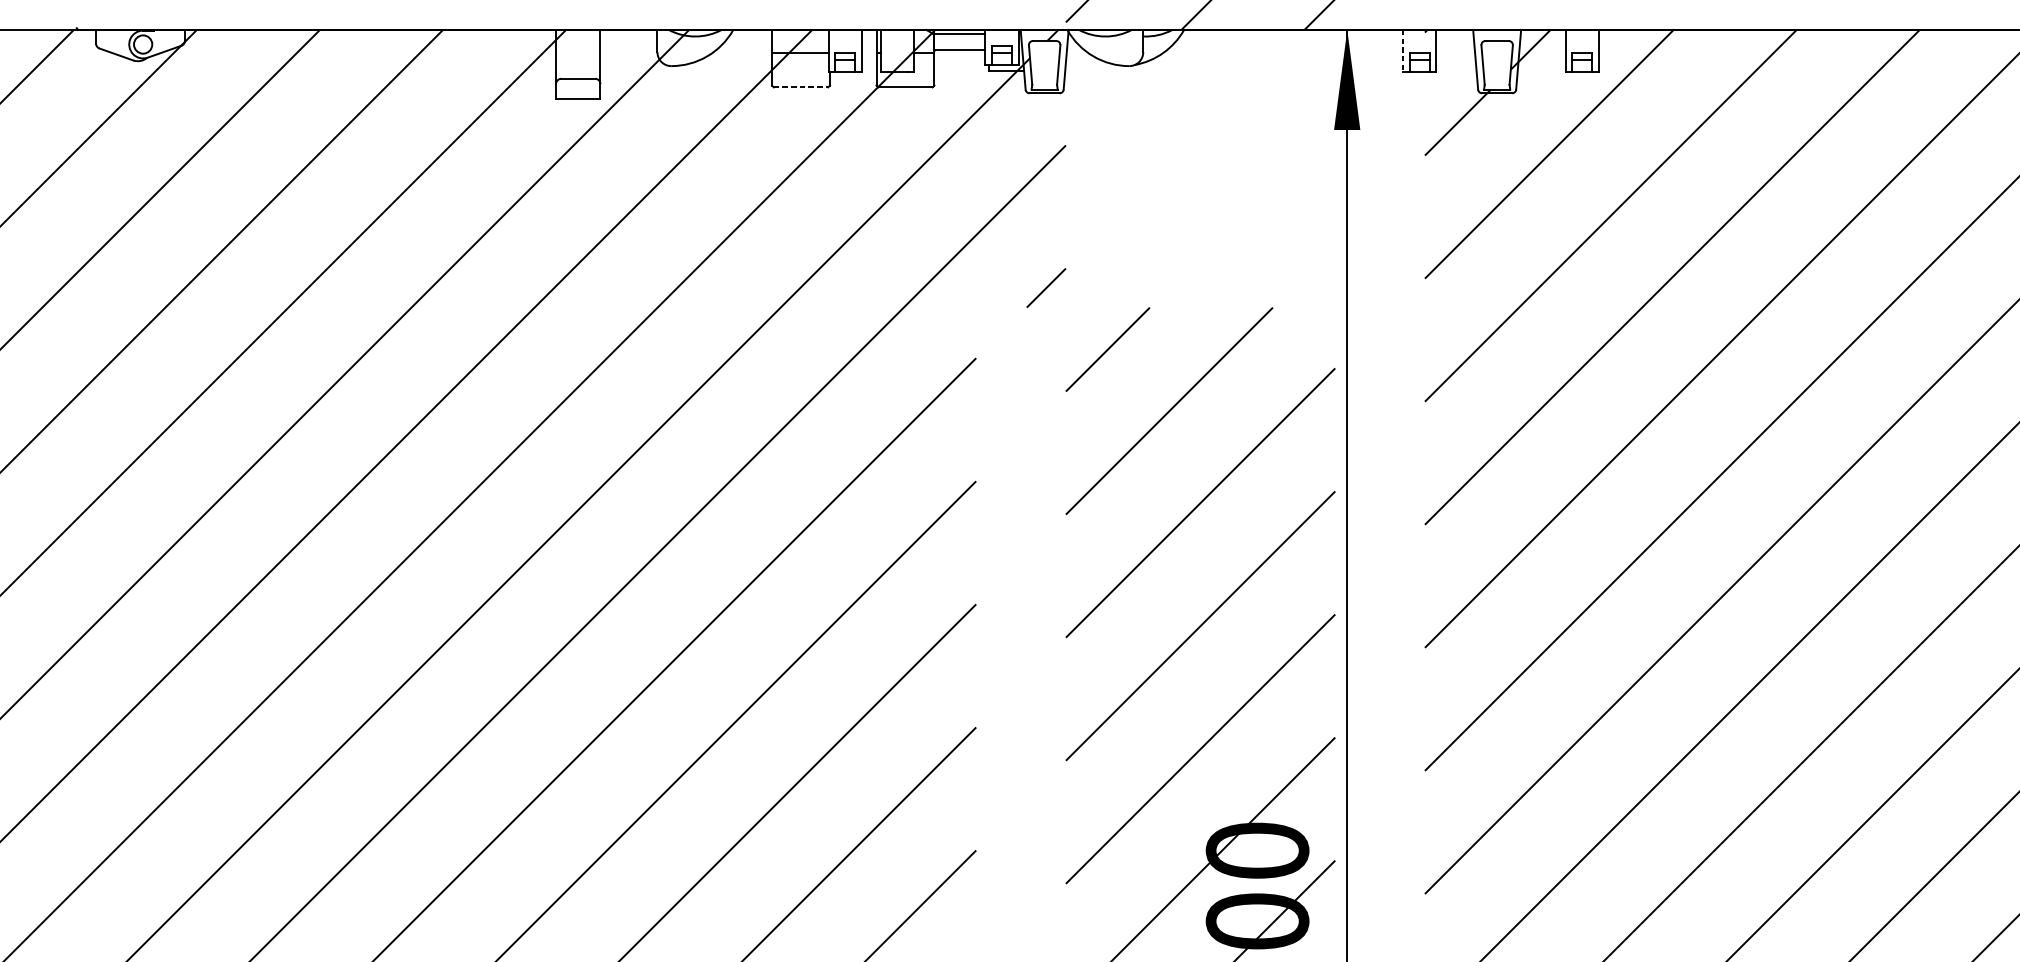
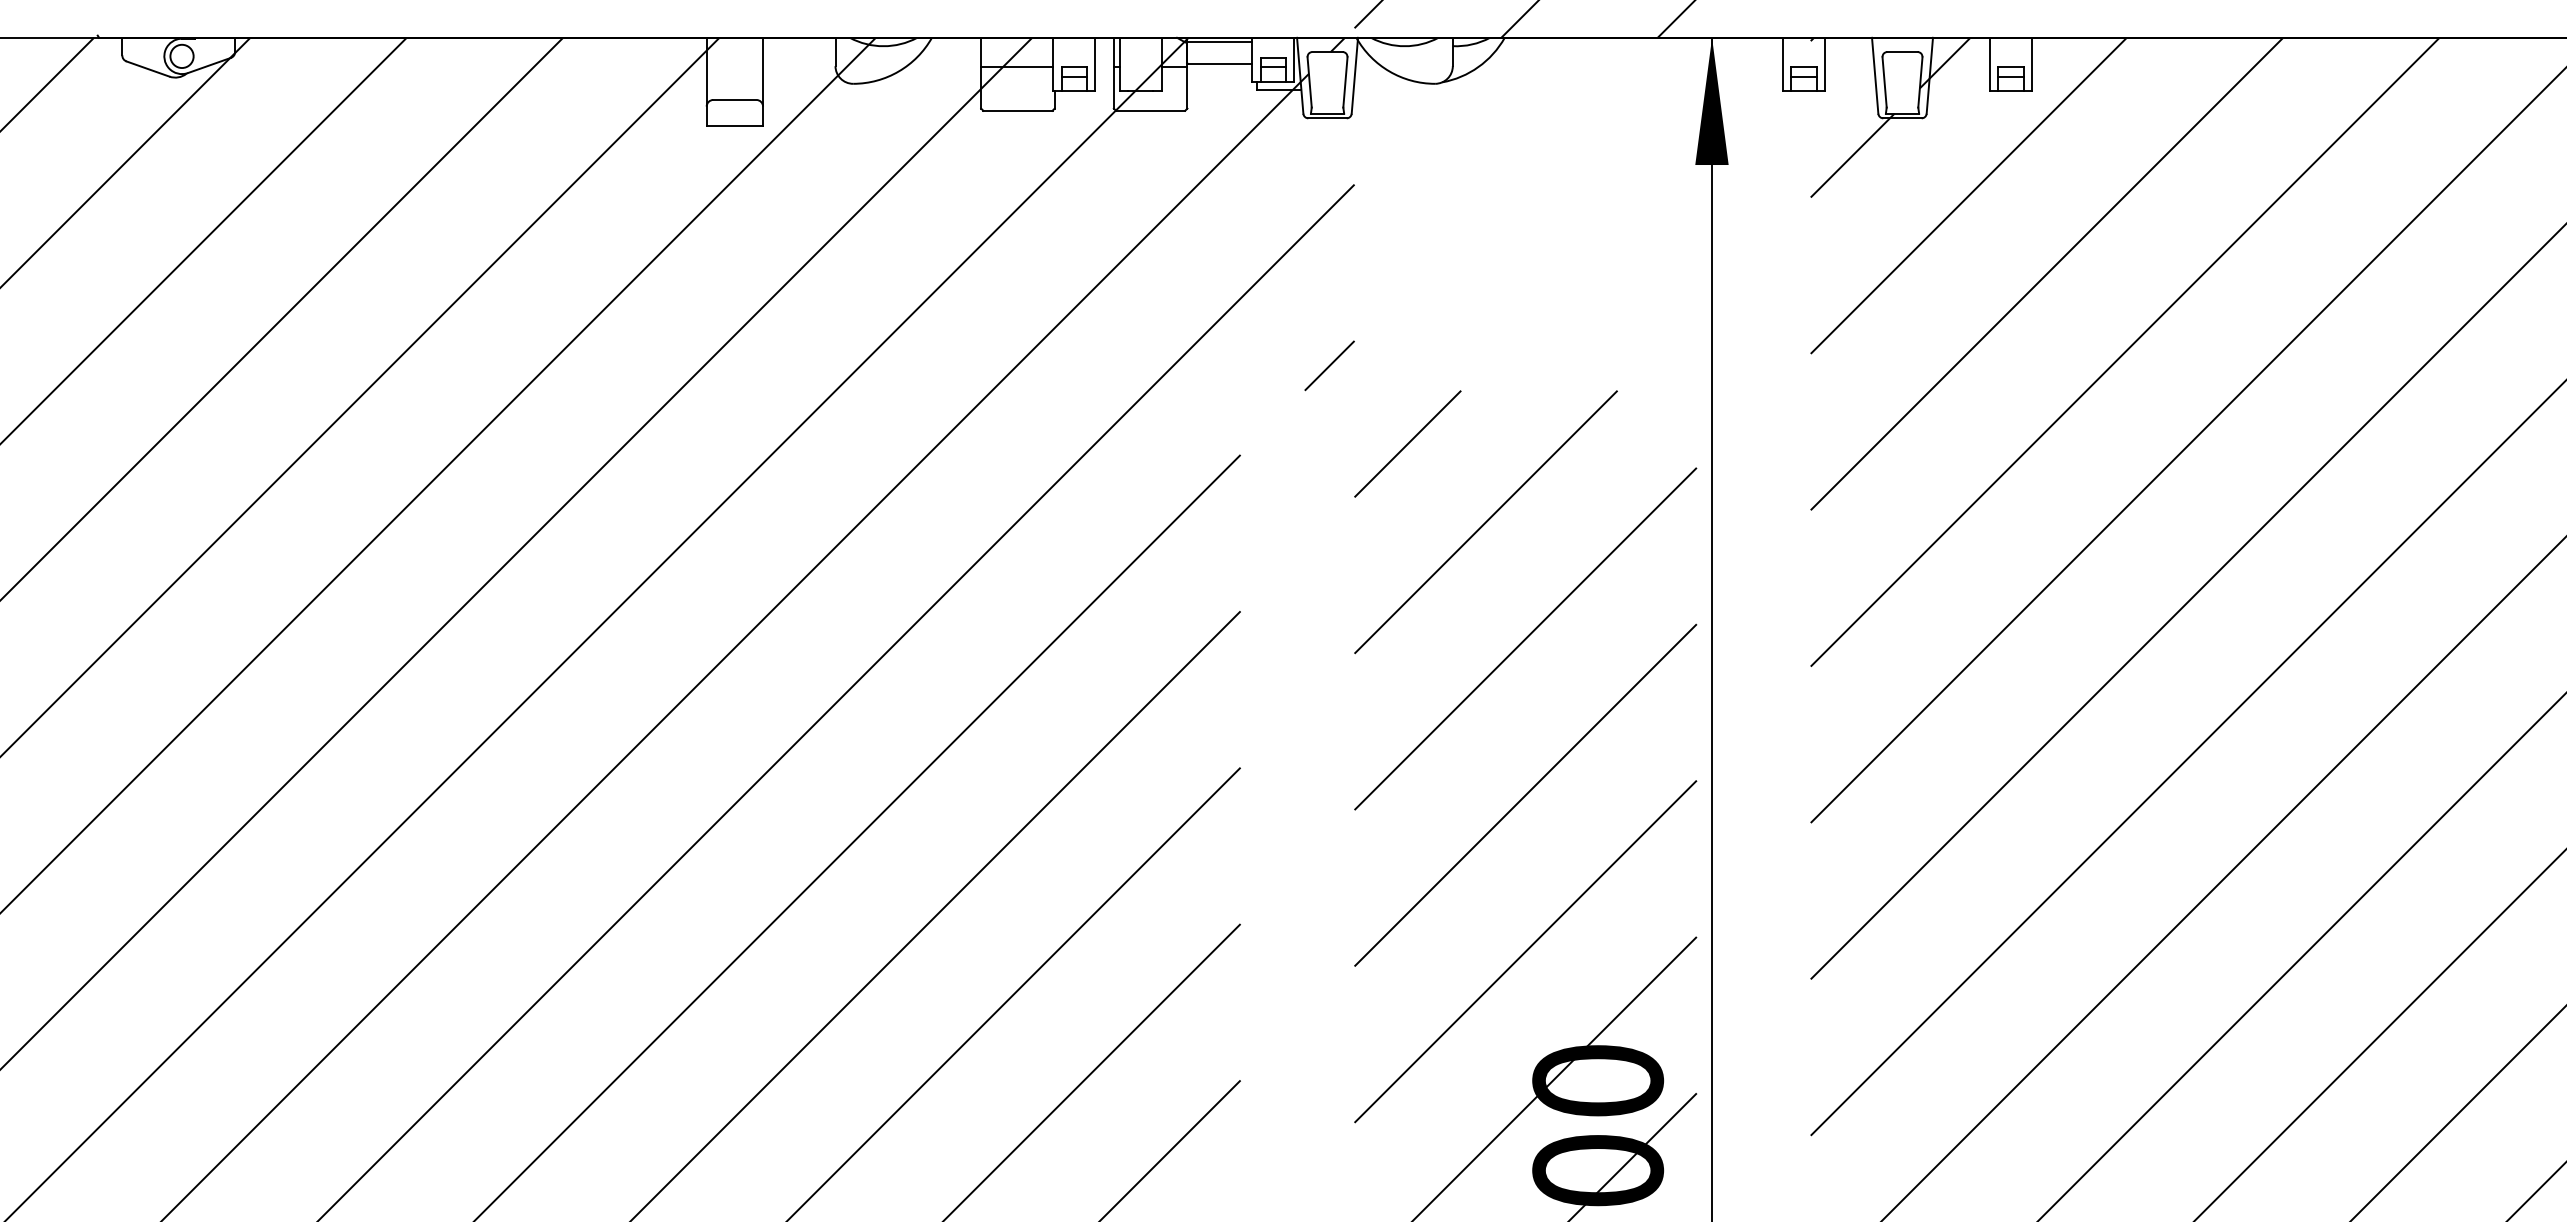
line: (1403, 50) -> (1783, 64), dashed -> solid
line: (800, 87) -> (1017, 110), dashed -> solid

